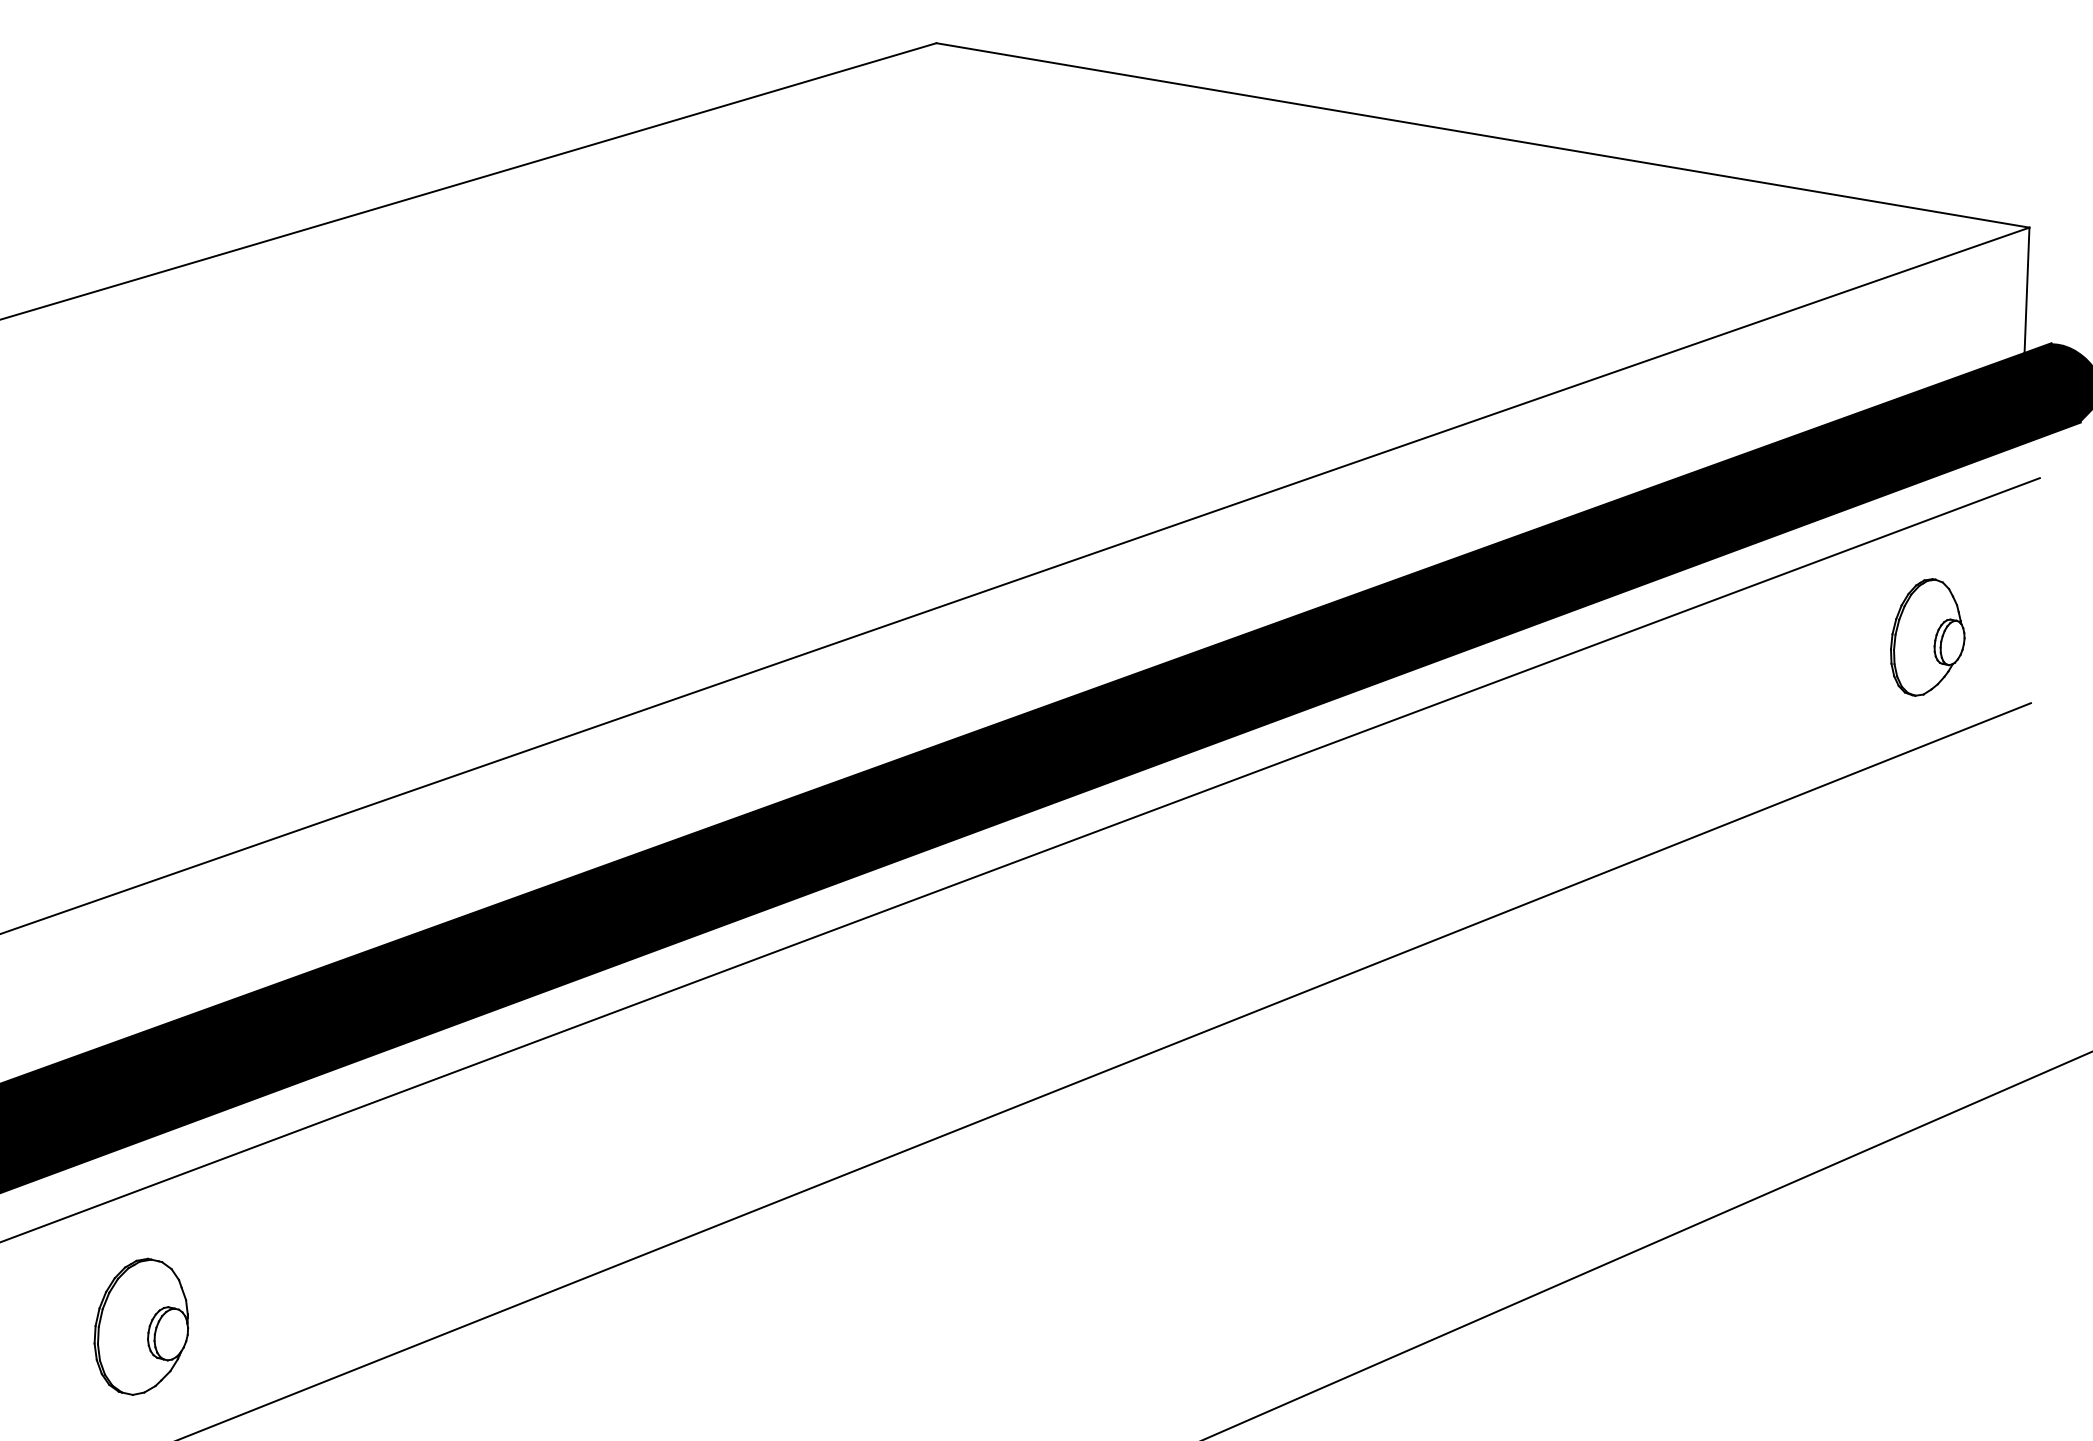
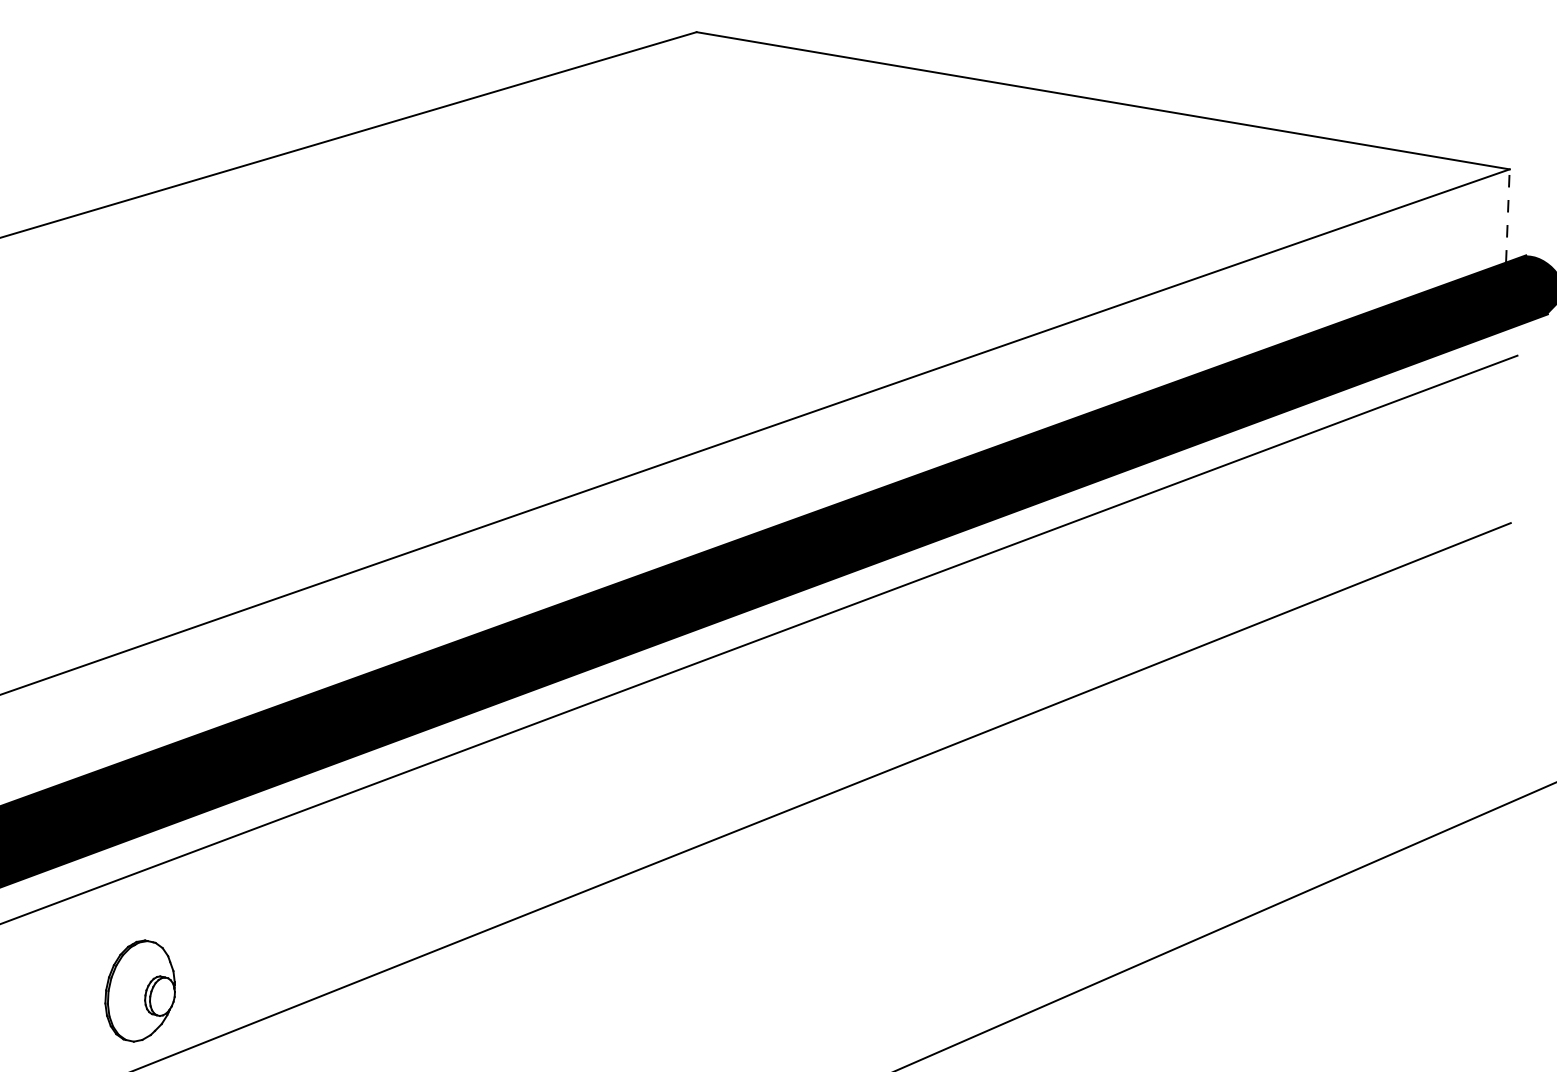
line: (2026, 289) -> (1507, 215), solid -> dashed
part: (1927, 636) -> (1433, 473), removed
part: (140, 1326) -> (139, 990), moved

